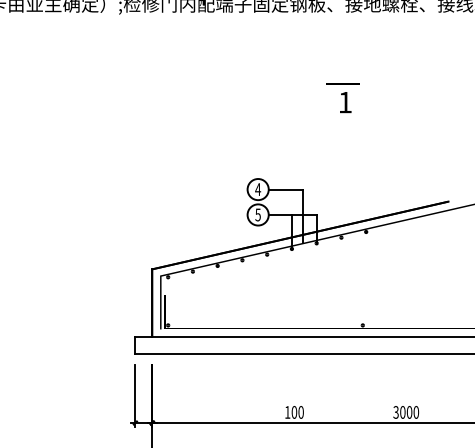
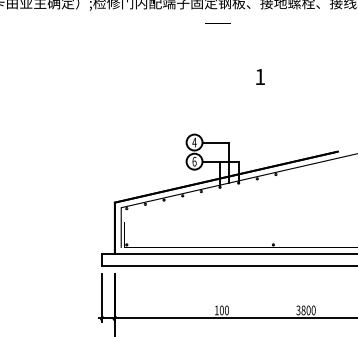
line: (342, 83) -> (217, 23), moved
text: (257, 214) -> (194, 161), 5 -> 6
text: (402, 412) -> (303, 310), 3000 -> 3800

